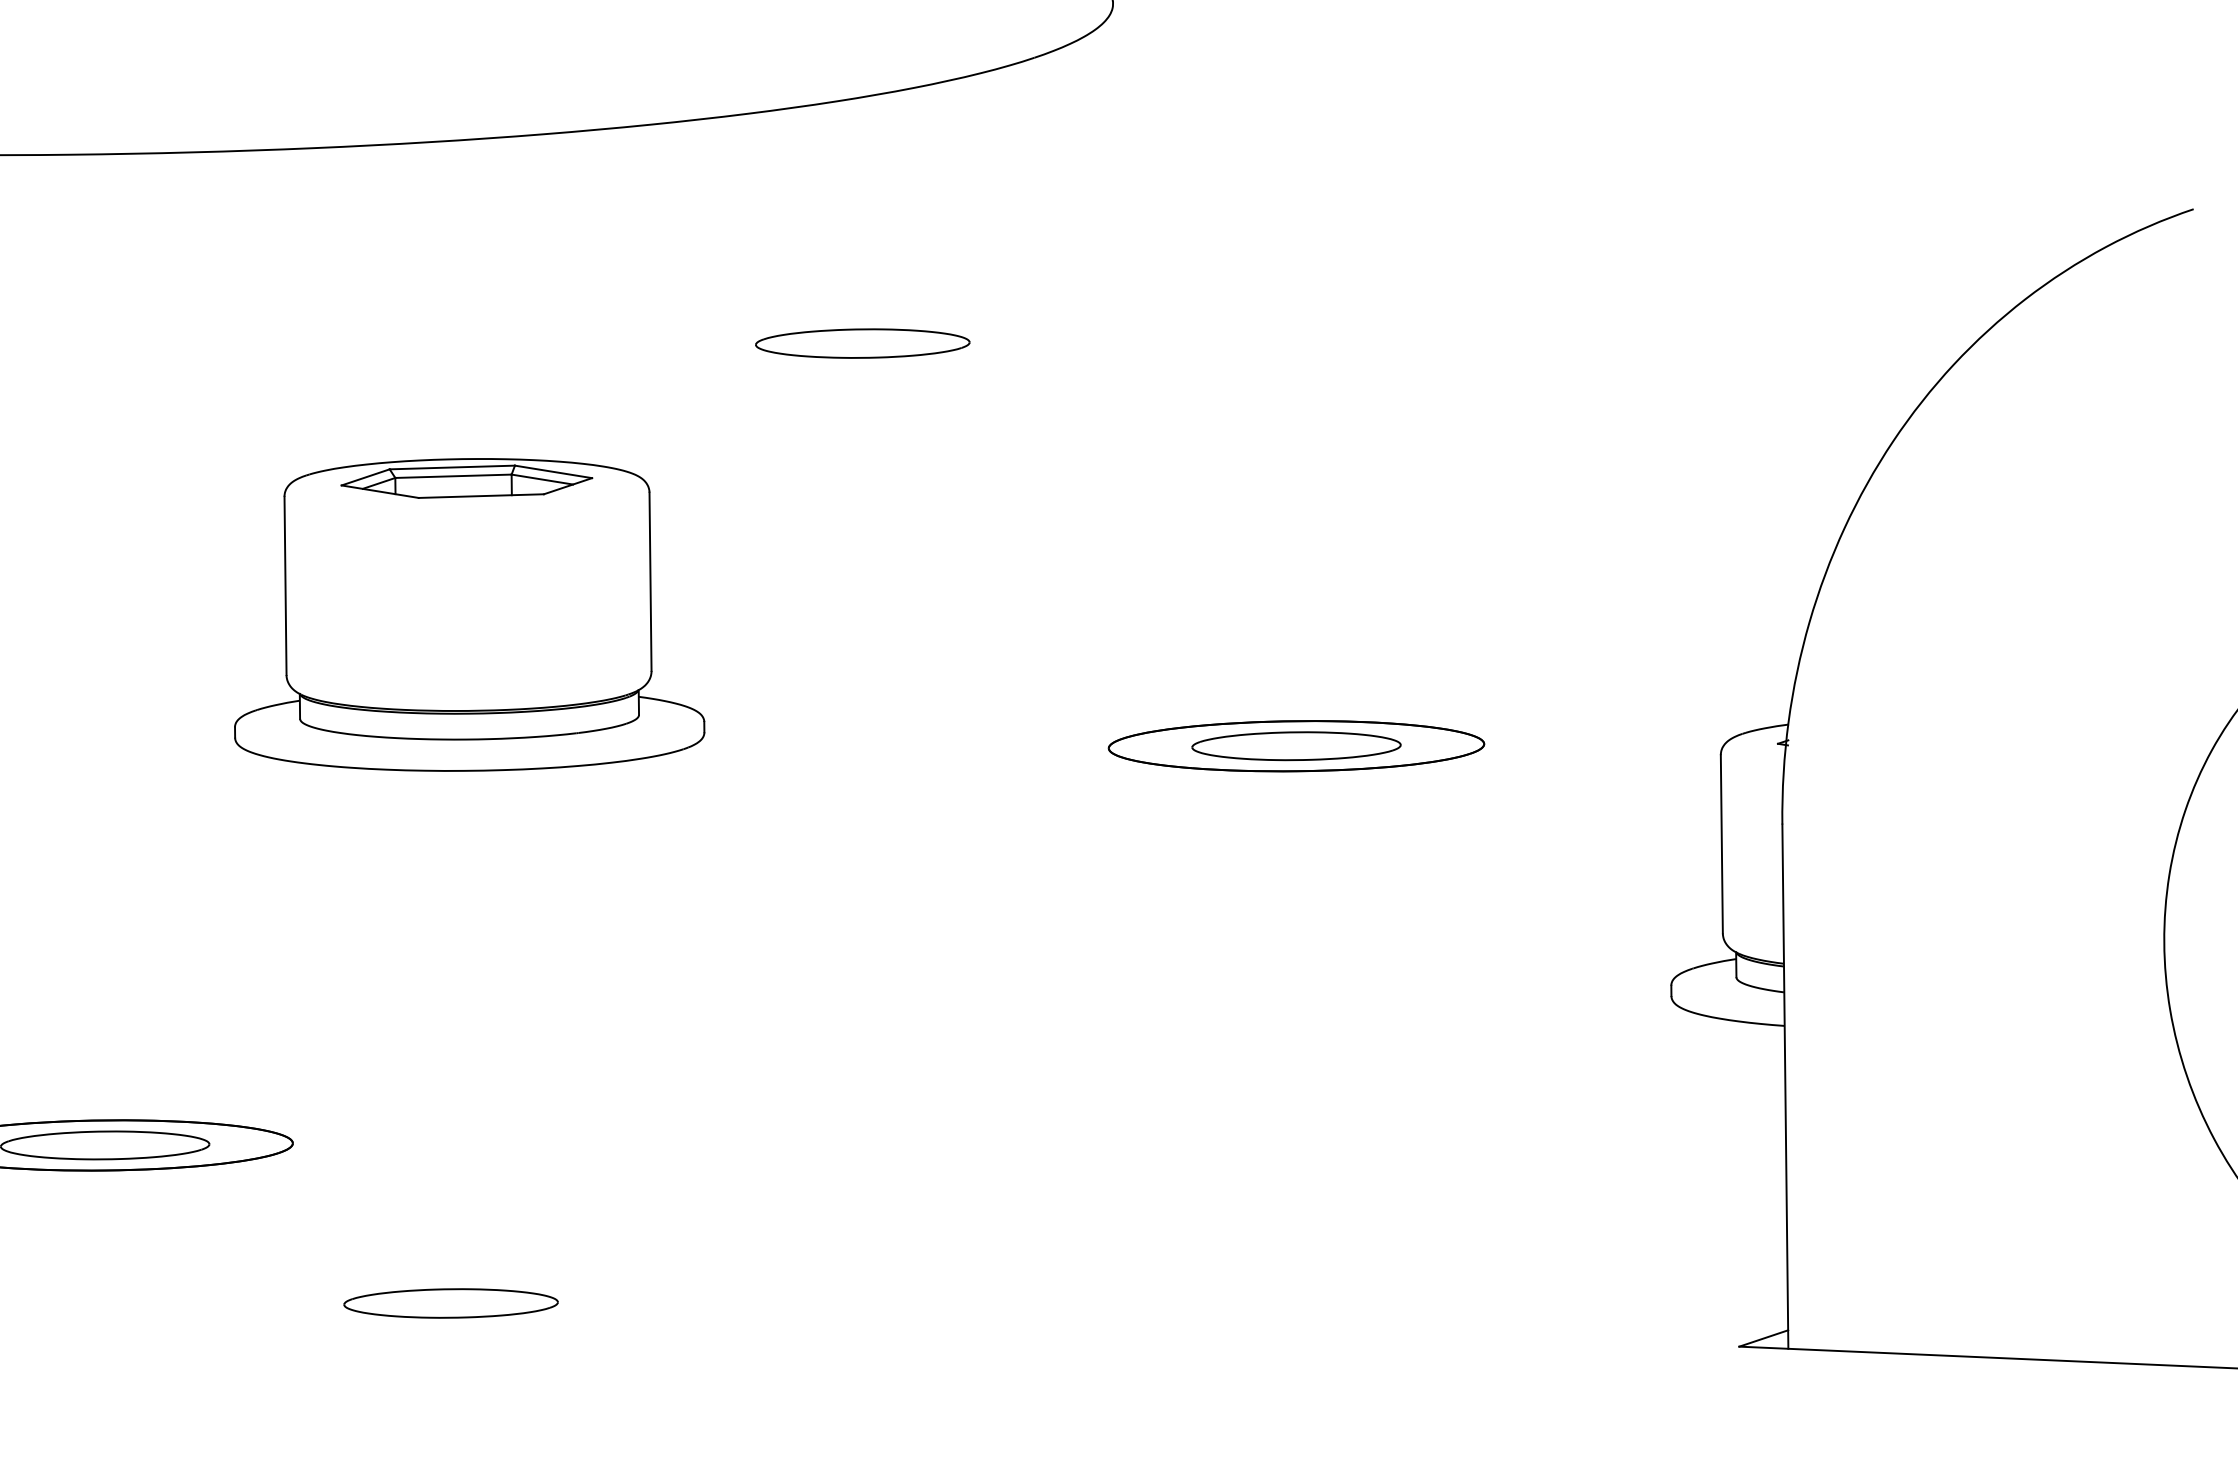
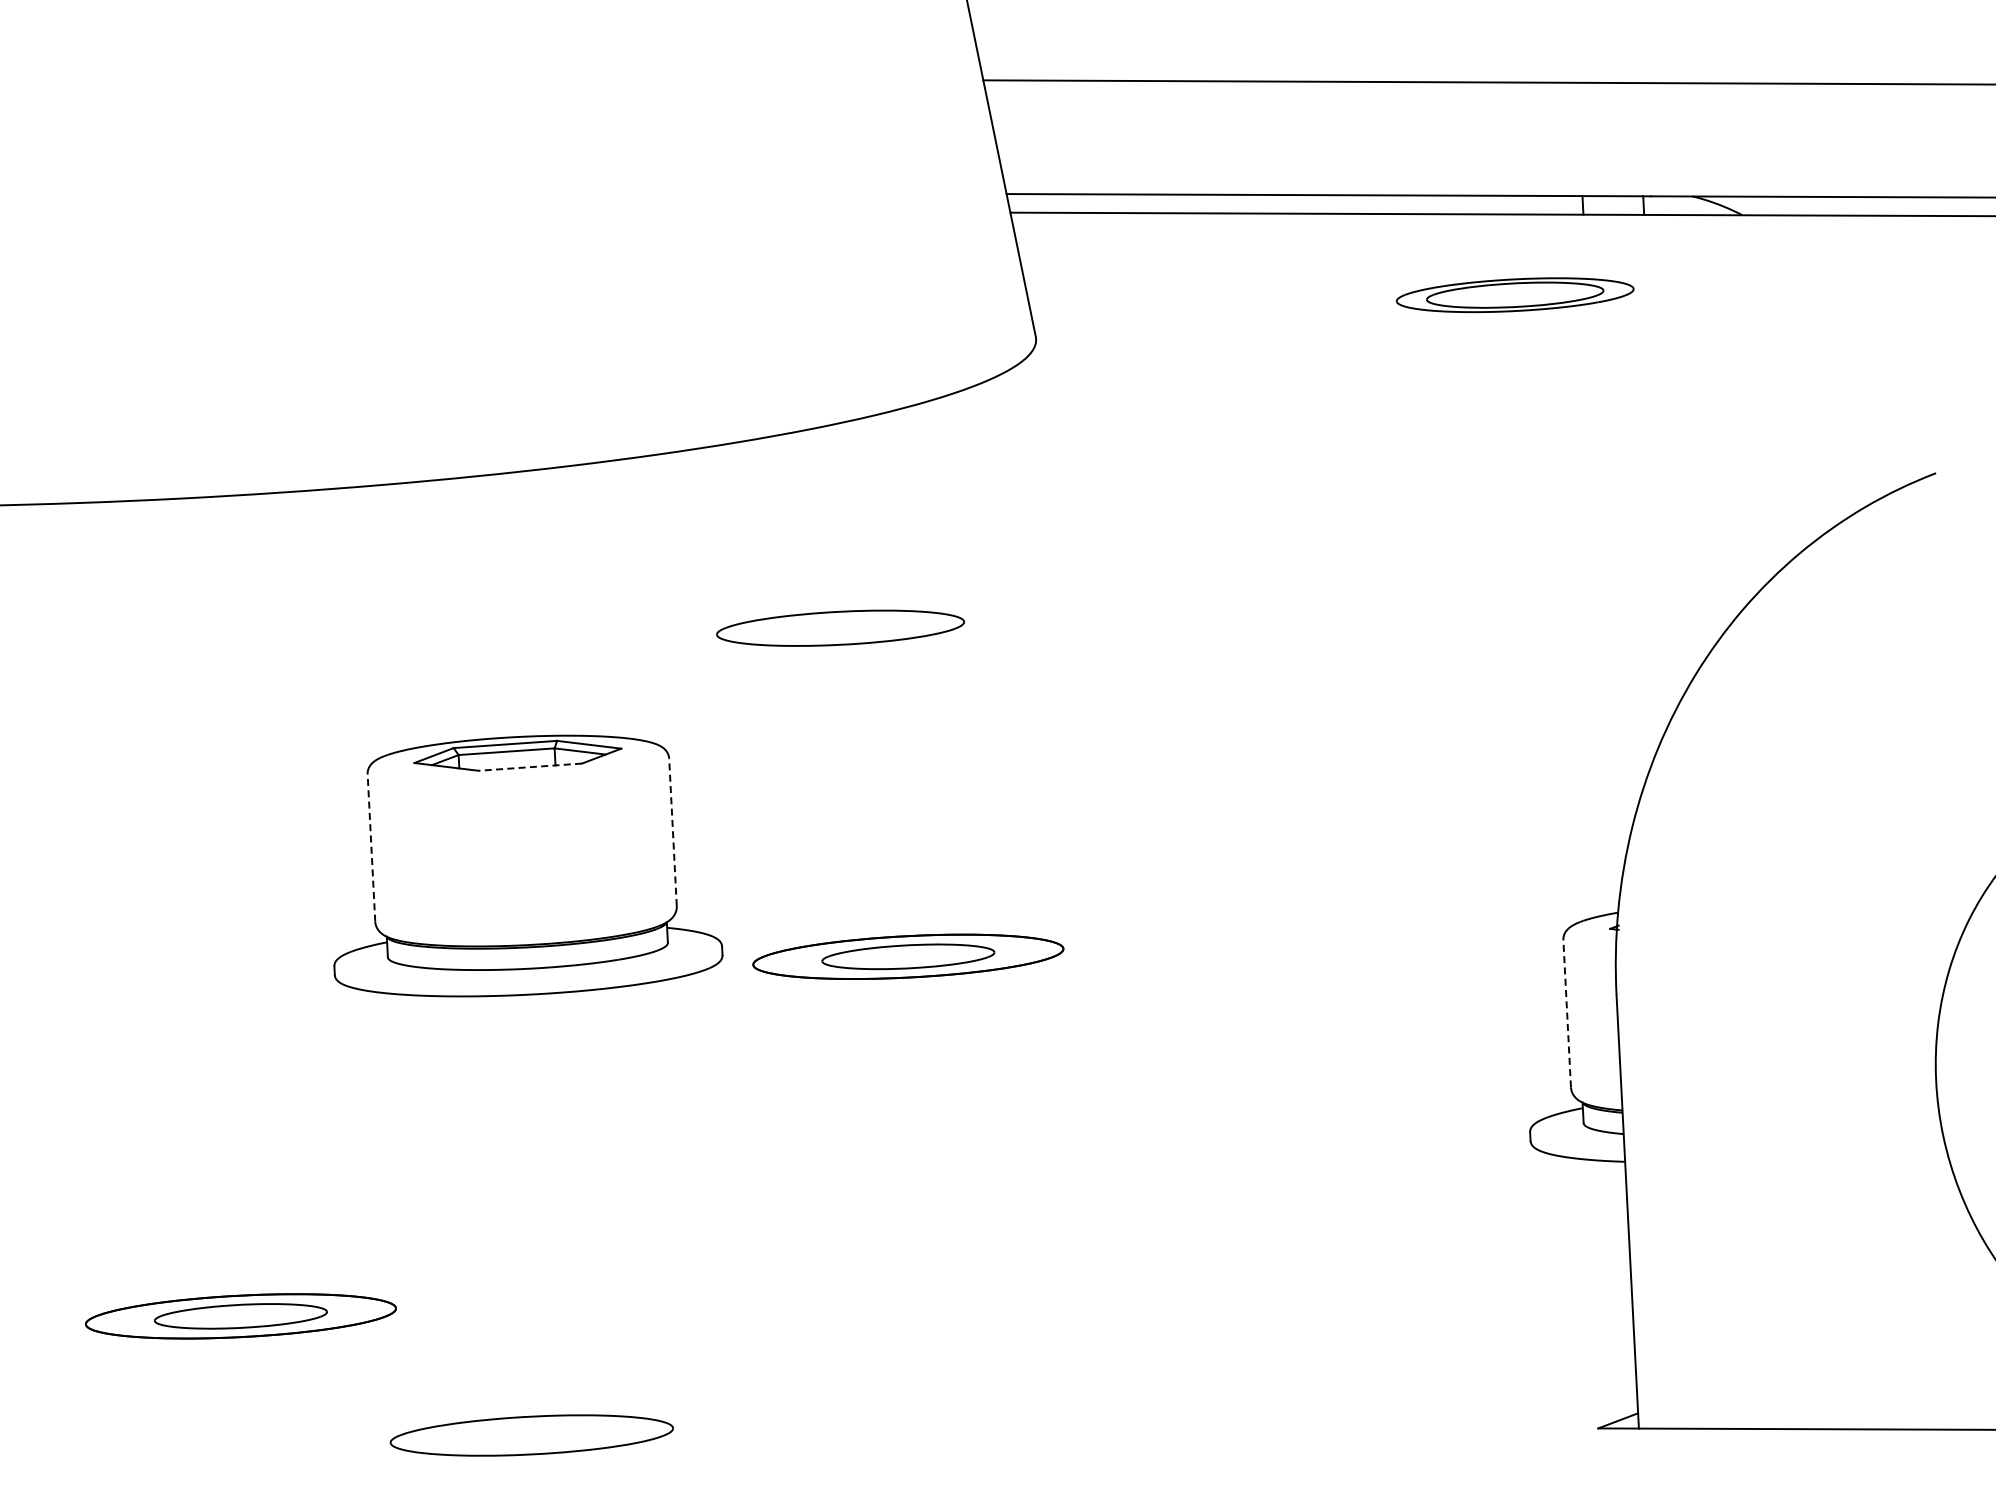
part: (862, 343) -> (840, 628), size x1.4
line: (481, 496) -> (530, 767), solid -> dashed
line: (649, 581) -> (672, 832), solid -> dashed
line: (285, 585) -> (371, 847), solid -> dashed
part: (1296, 745) -> (908, 956), moved
line: (1722, 843) -> (1567, 1013), solid -> dashed
part: (451, 1303) -> (532, 1435), size x1.6

